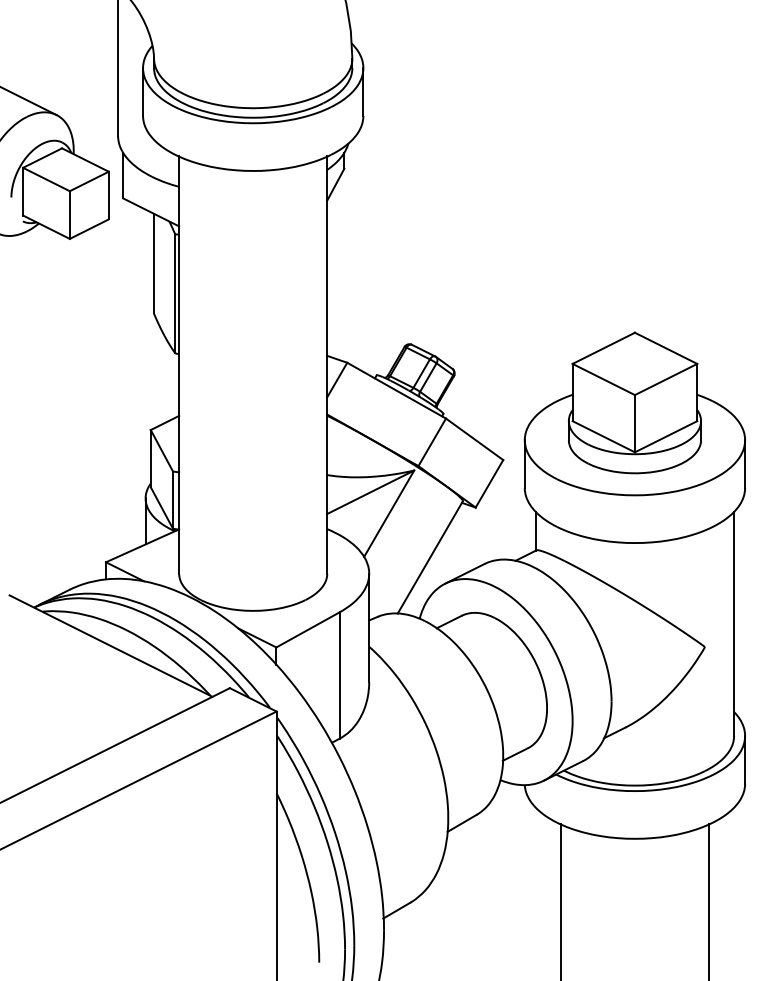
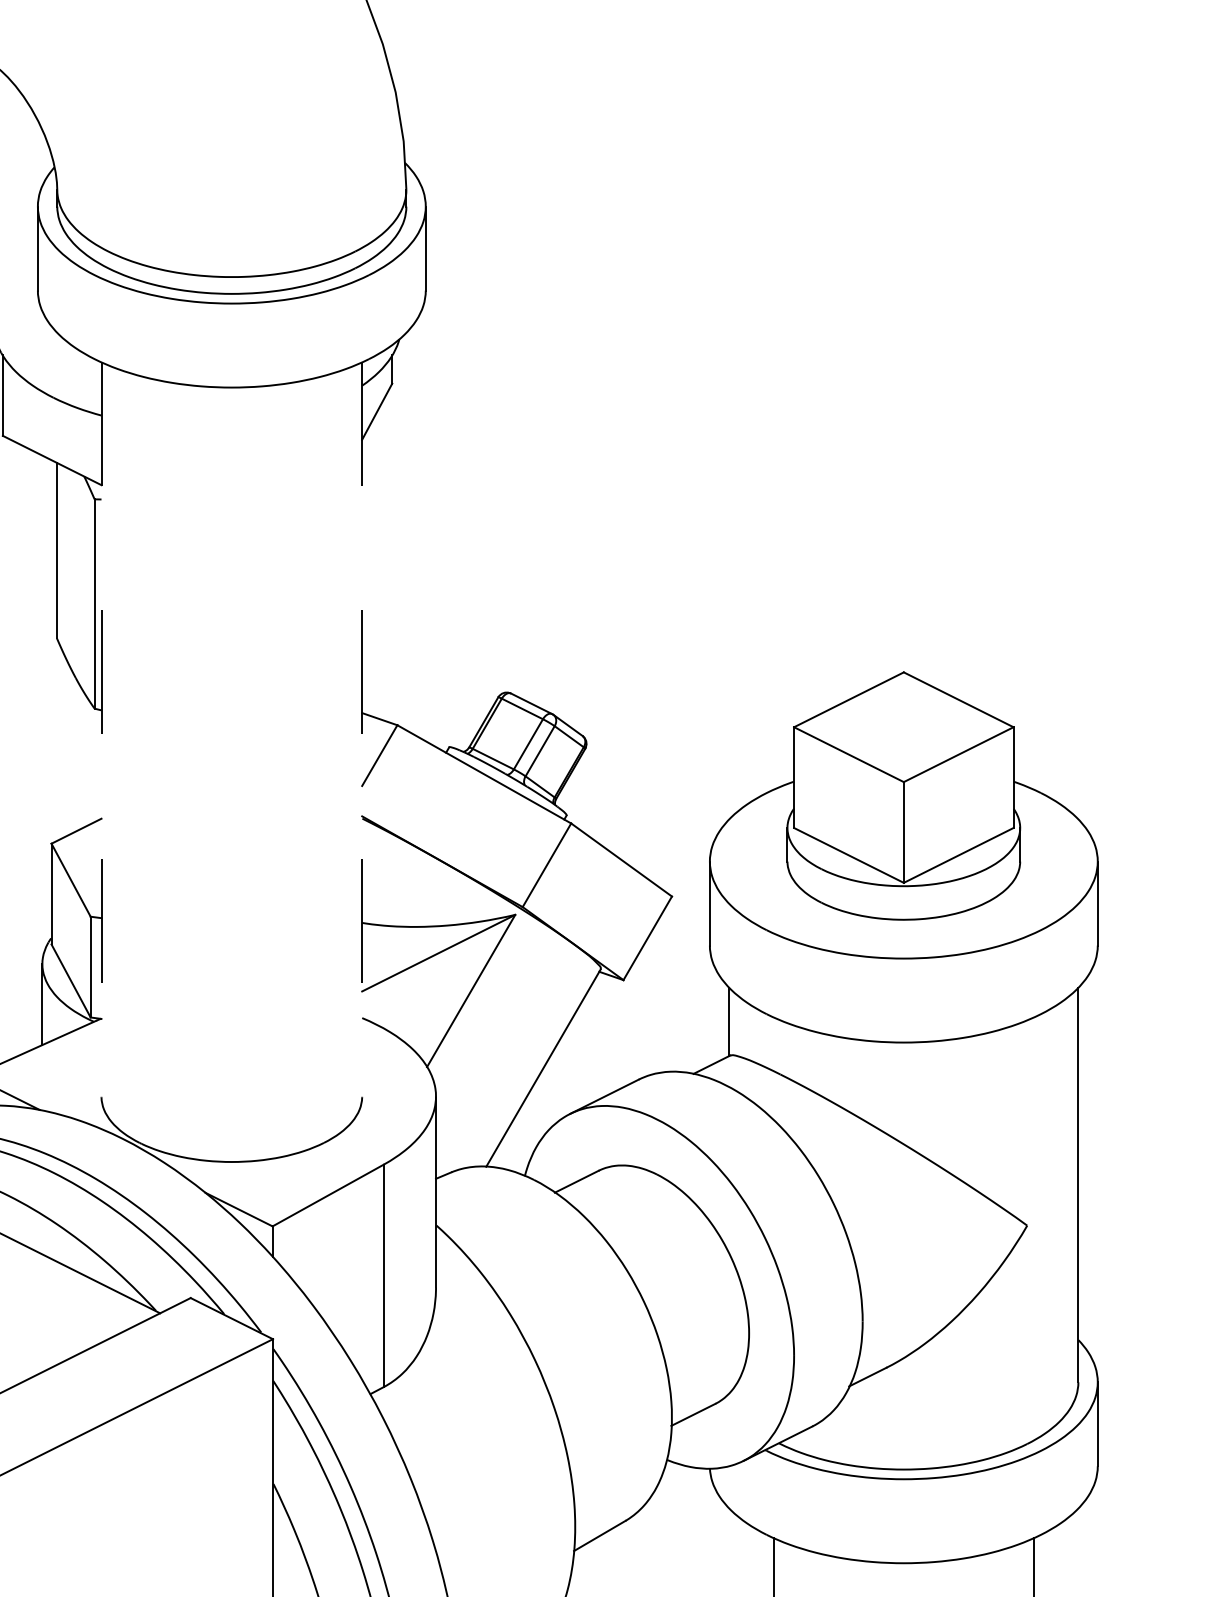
line: (179, 365) -> (102, 730), solid -> dashed
line: (327, 365) -> (362, 730), solid -> dashed

